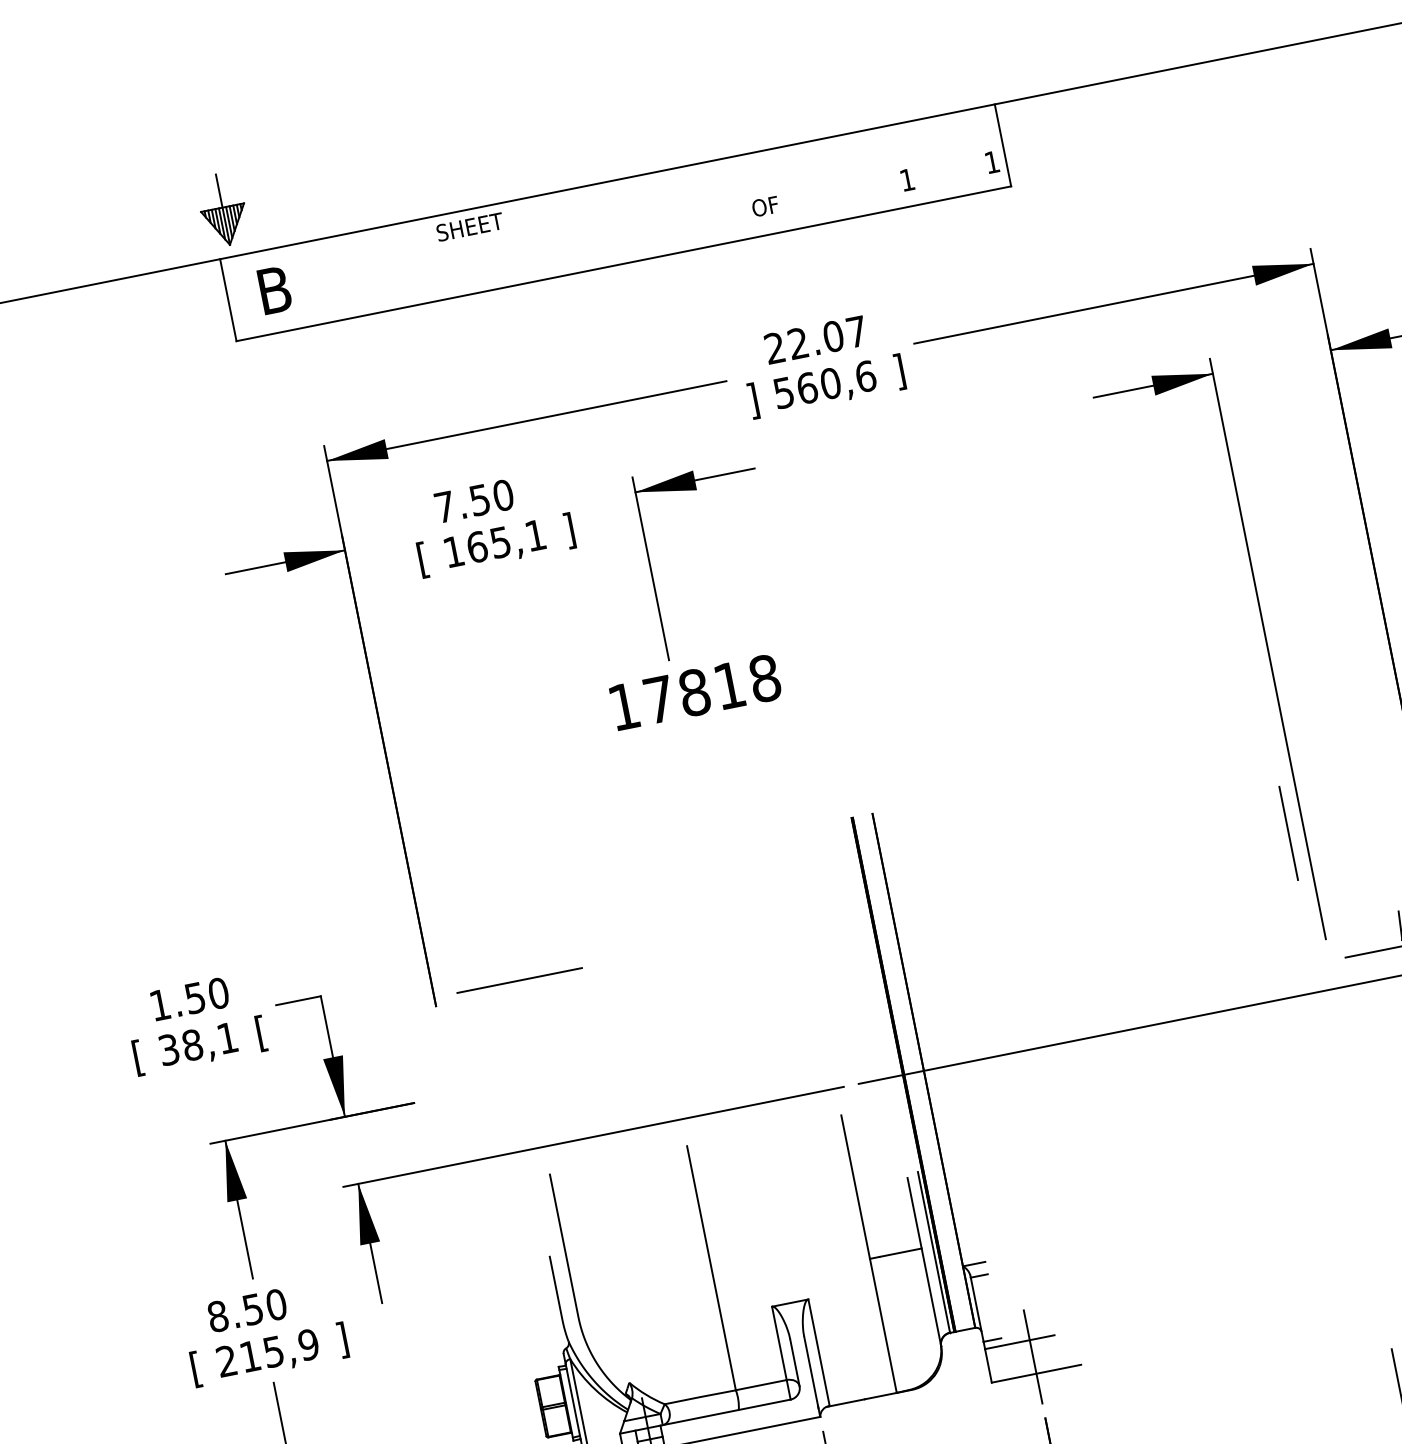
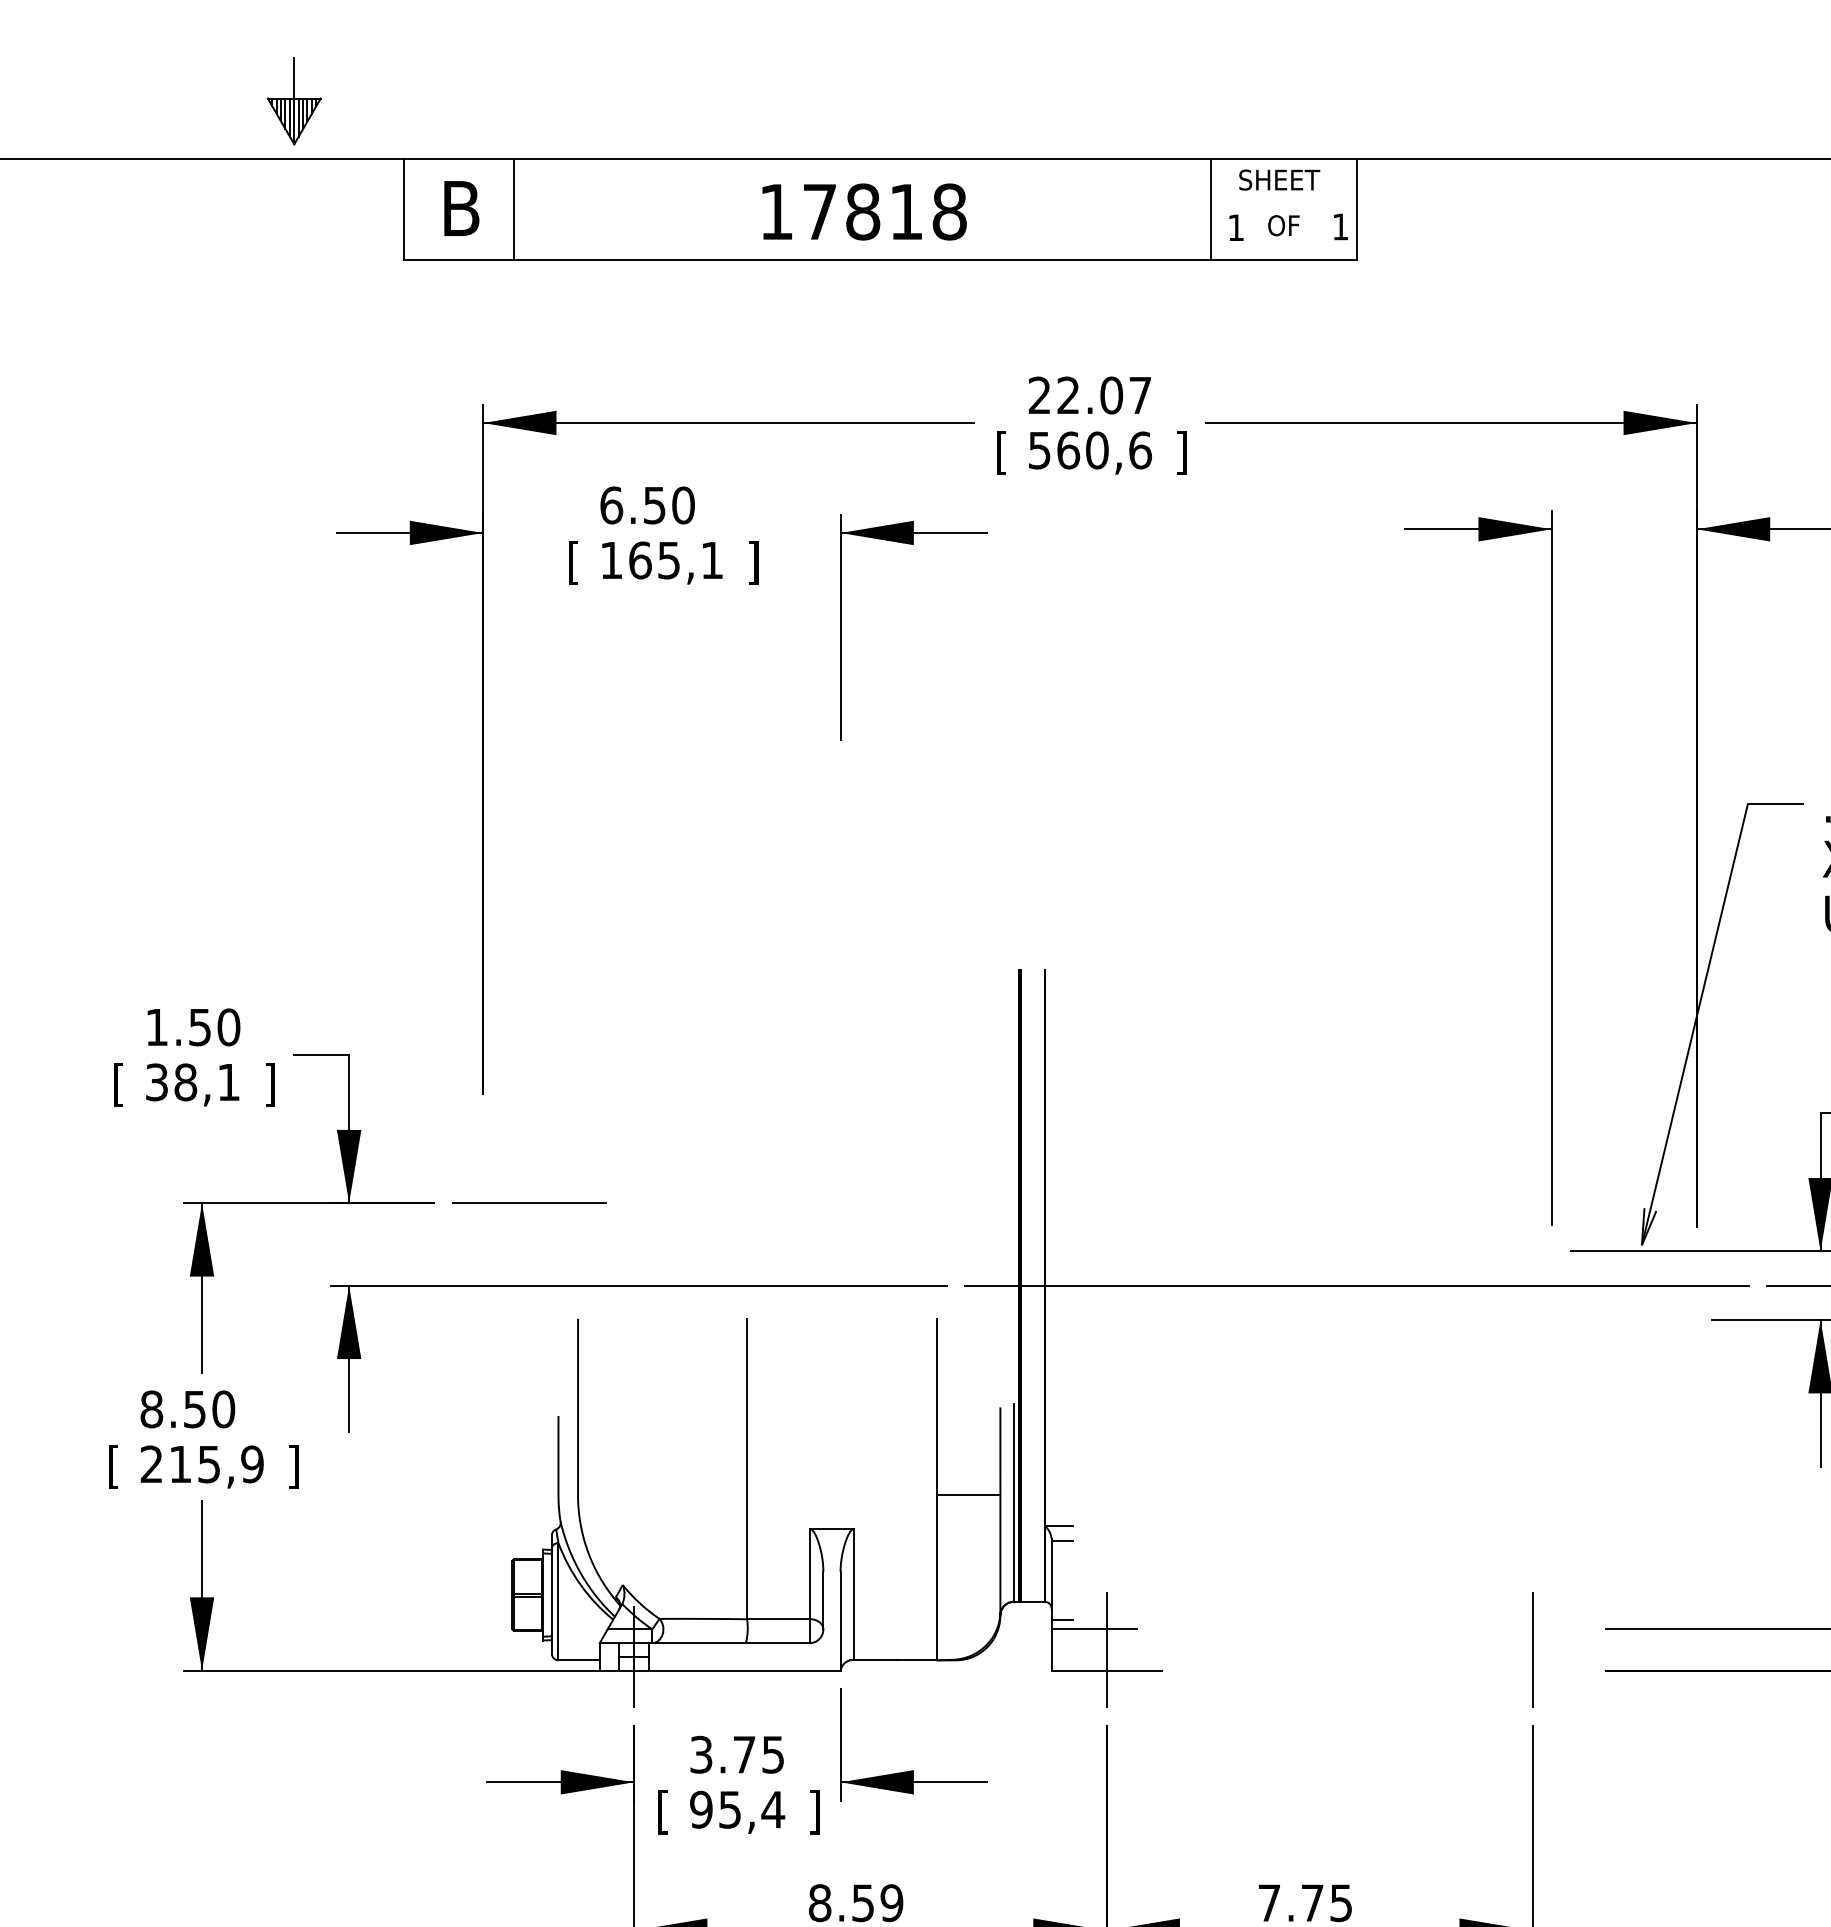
line: (883, 168) -> (1210, 208), added
text: (765, 206) -> (1283, 225), moved
part: (222, 210) -> (293, 101), moved
text: (469, 226) -> (1279, 179), moved
line: (317, 281) -> (514, 208), added
text: (753, 400) -> (1001, 452), ] -> [
text: (444, 507) -> (611, 505), 7.50 -> 6.50
text: (695, 692) -> (864, 211), moved
line: (1288, 833) -> (1532, 1649), moved
line: (519, 979) -> (529, 1202), moved
text: (260, 1033) -> (269, 1084), [ -> ]

